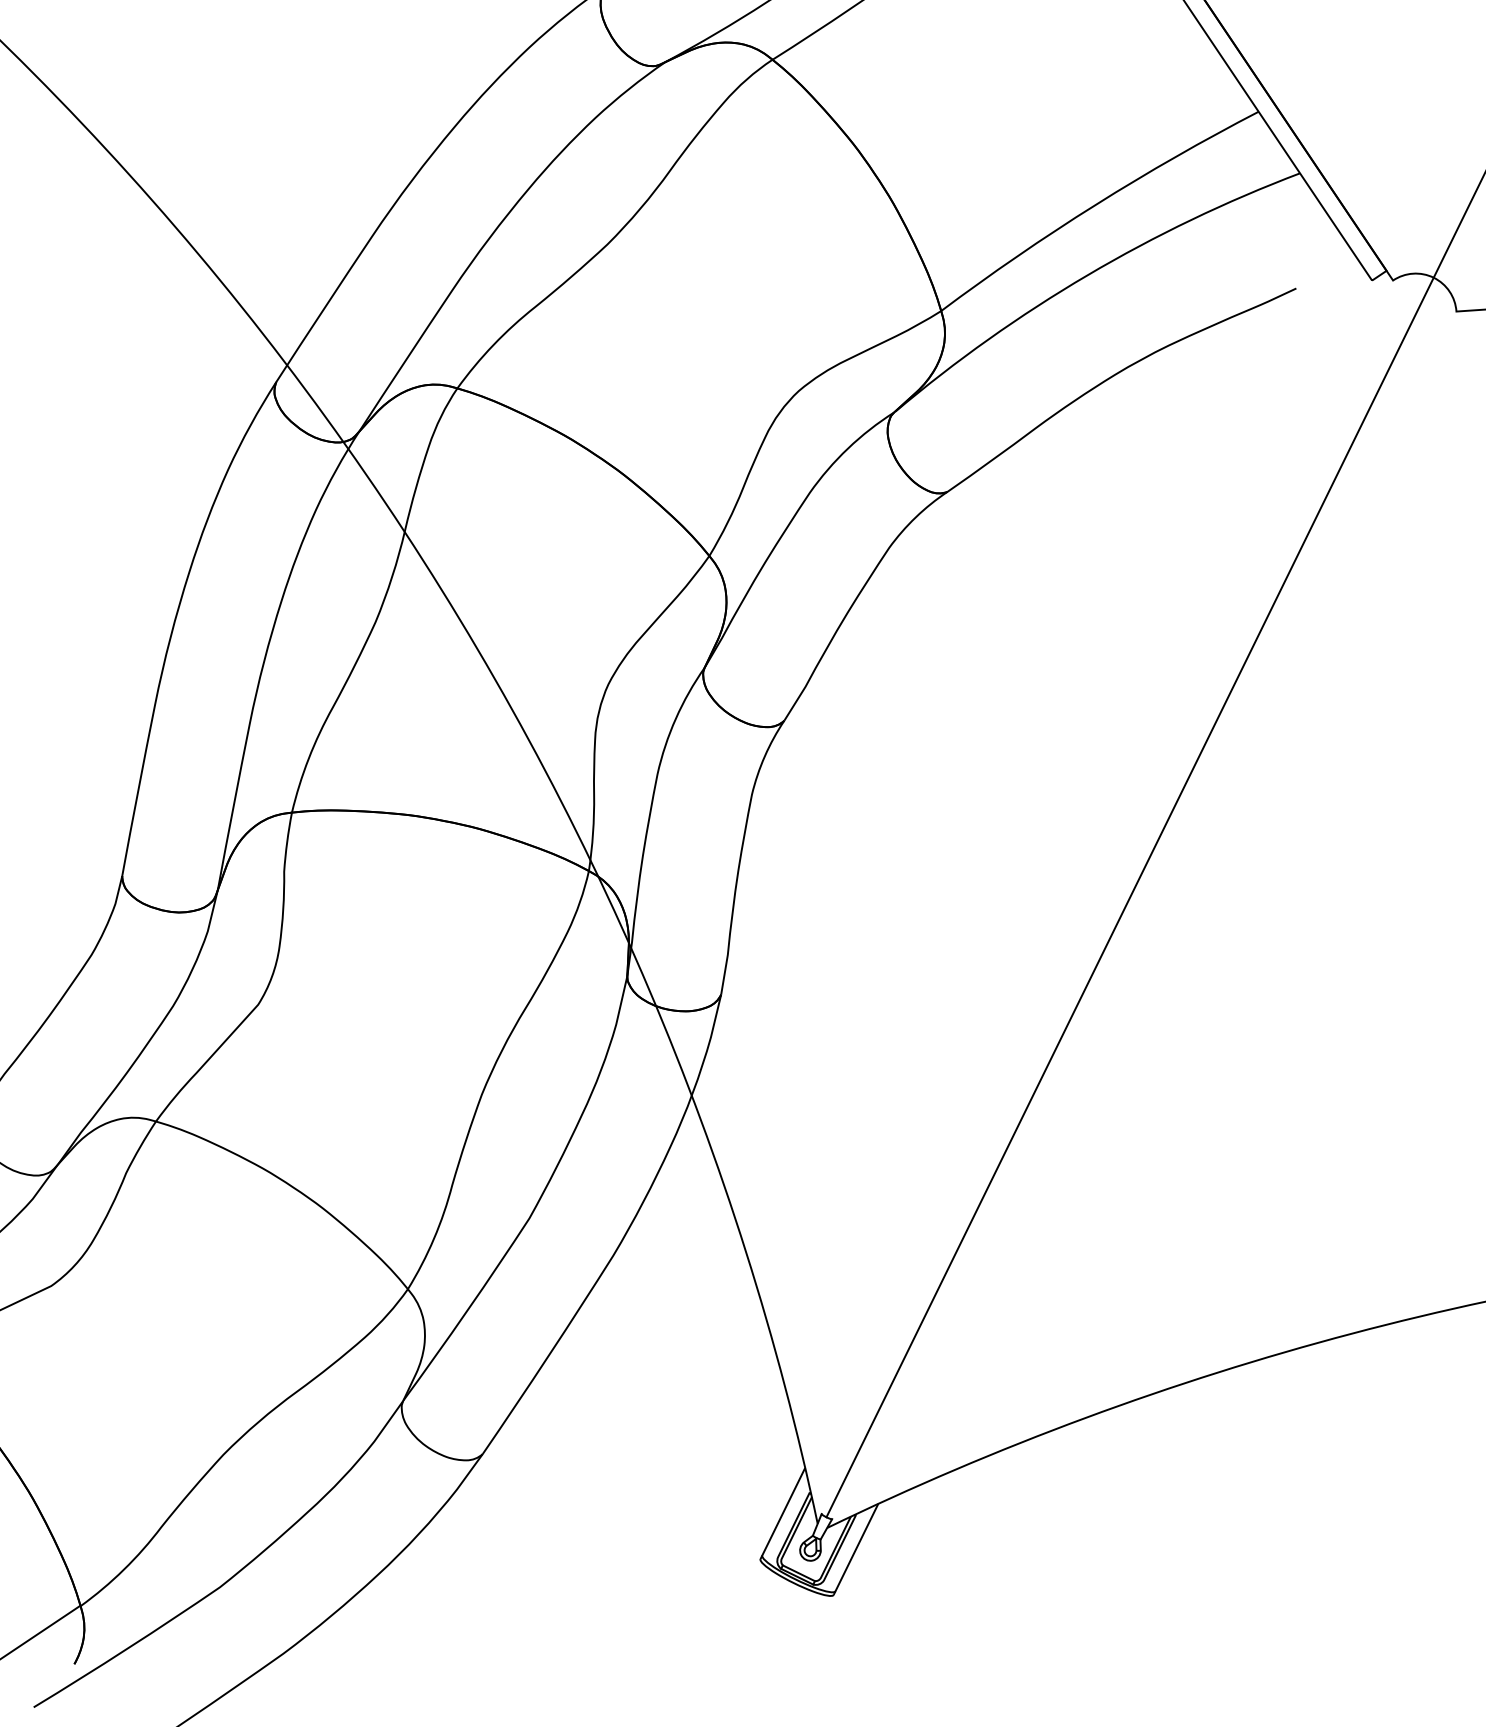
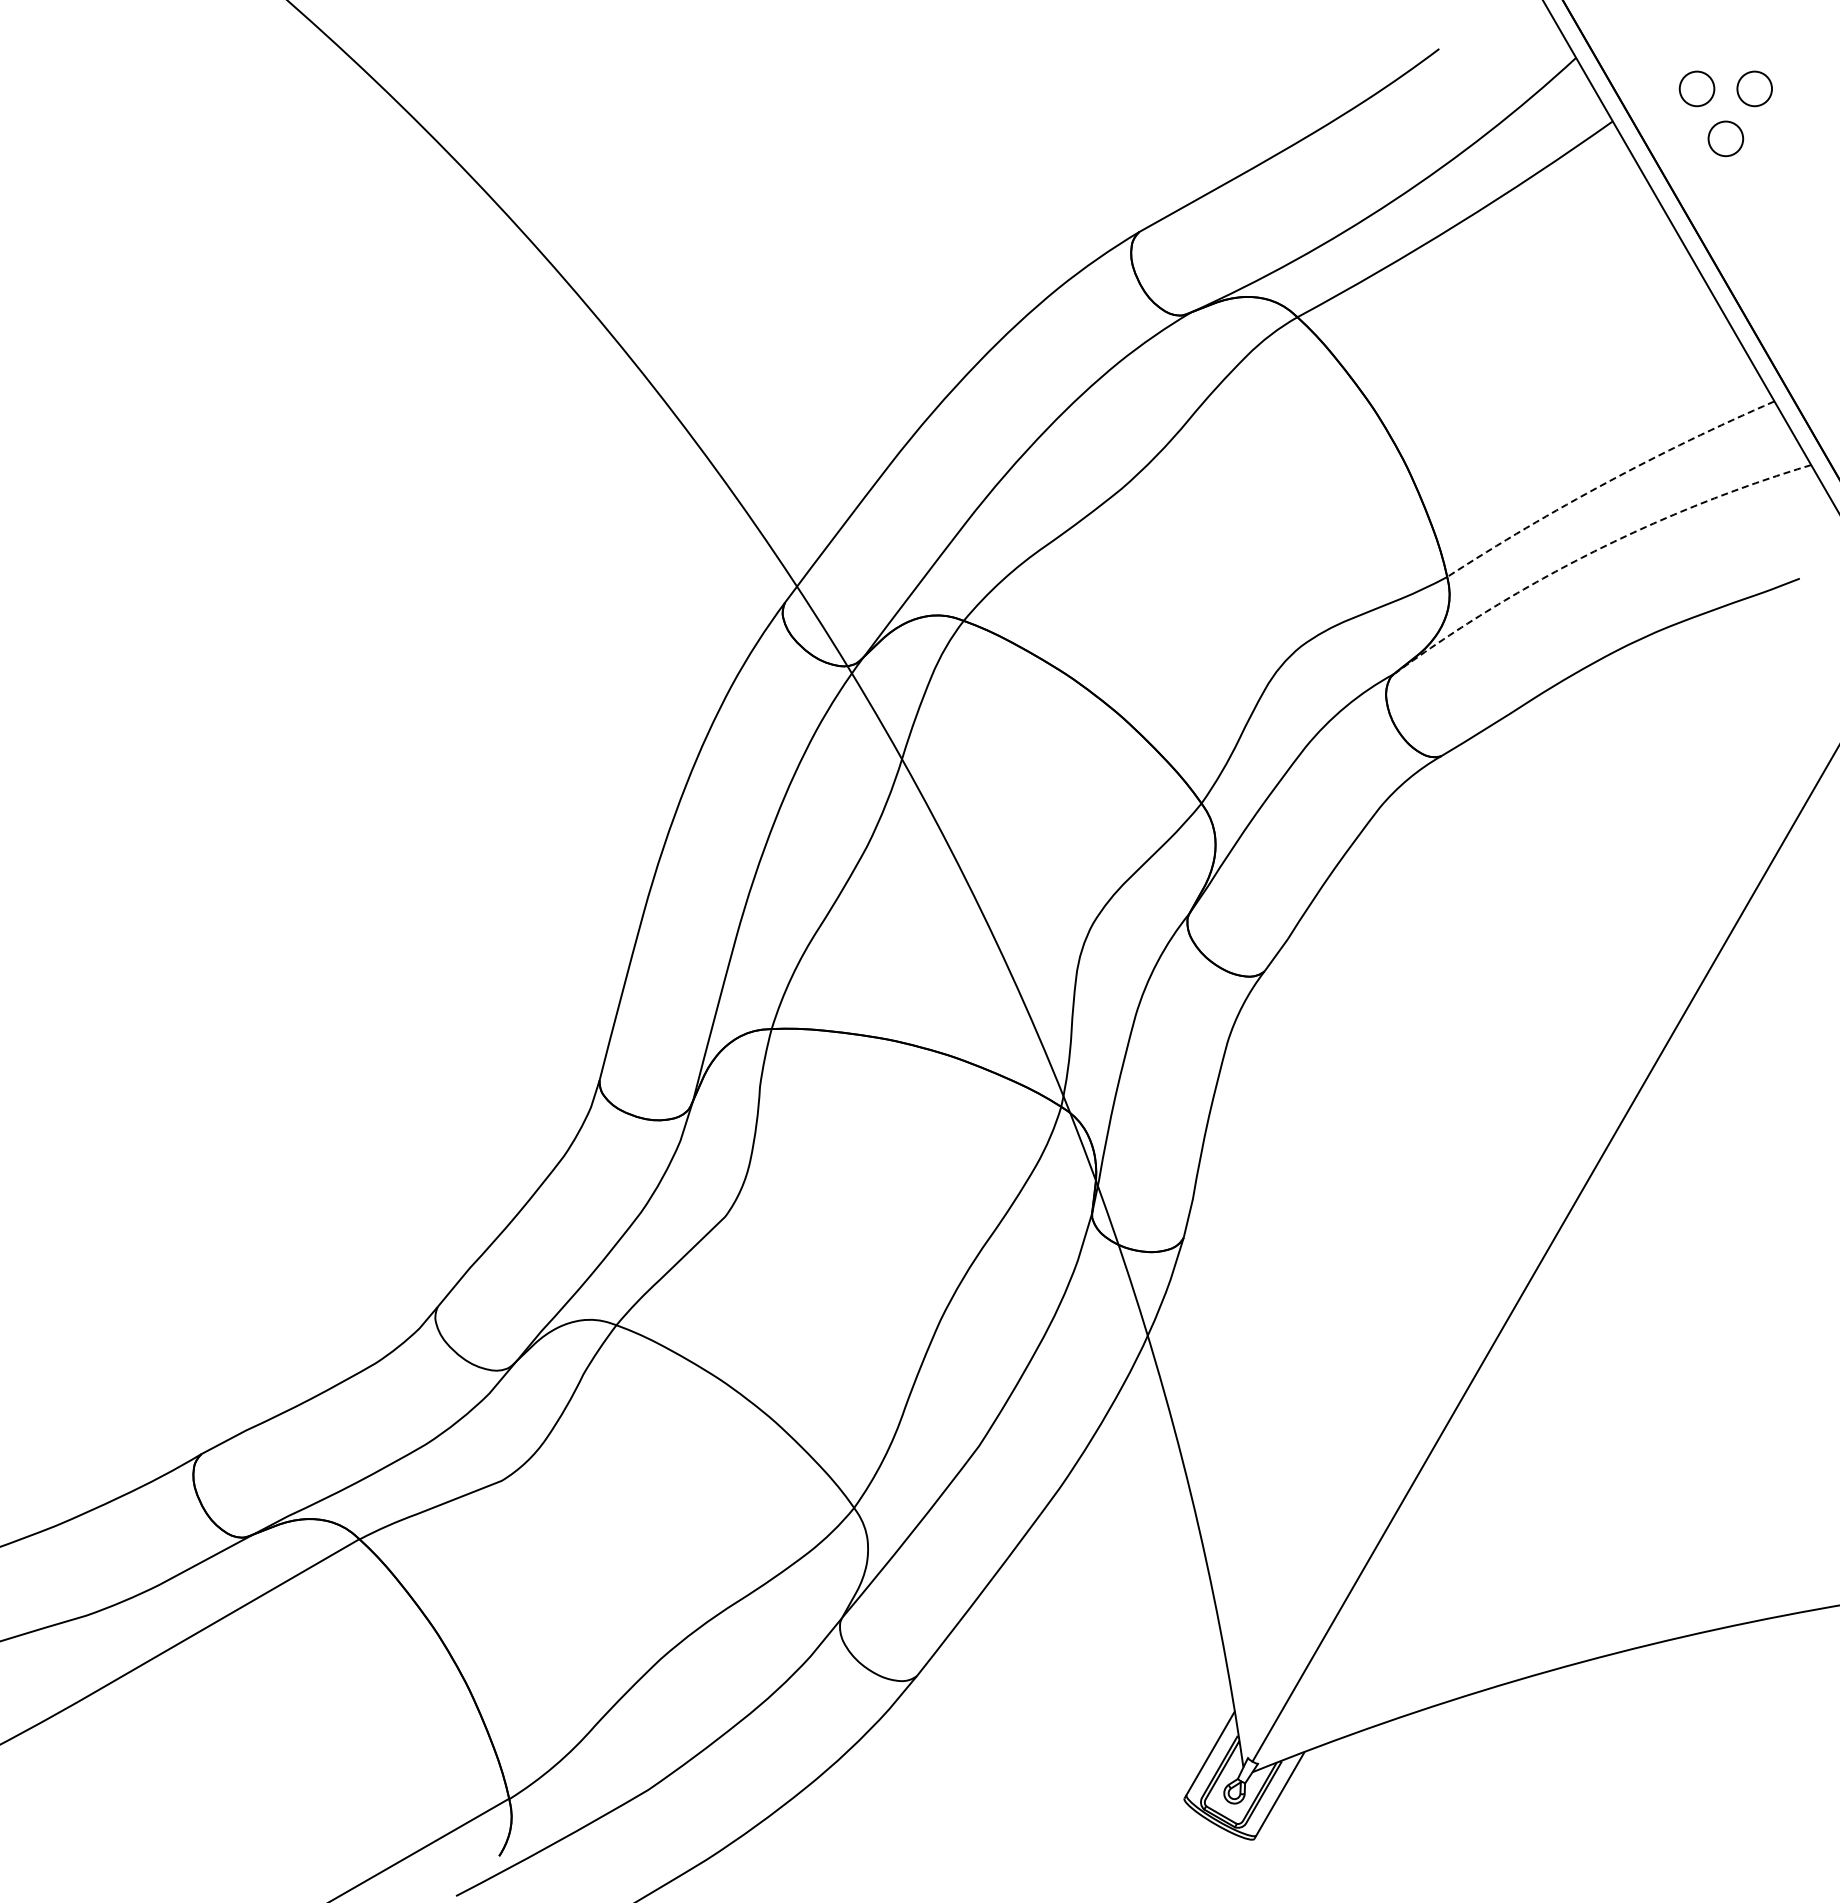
line: (1096, 204) -> (1607, 482), solid -> dashed
line: (1087, 275) -> (1594, 551), solid -> dashed

